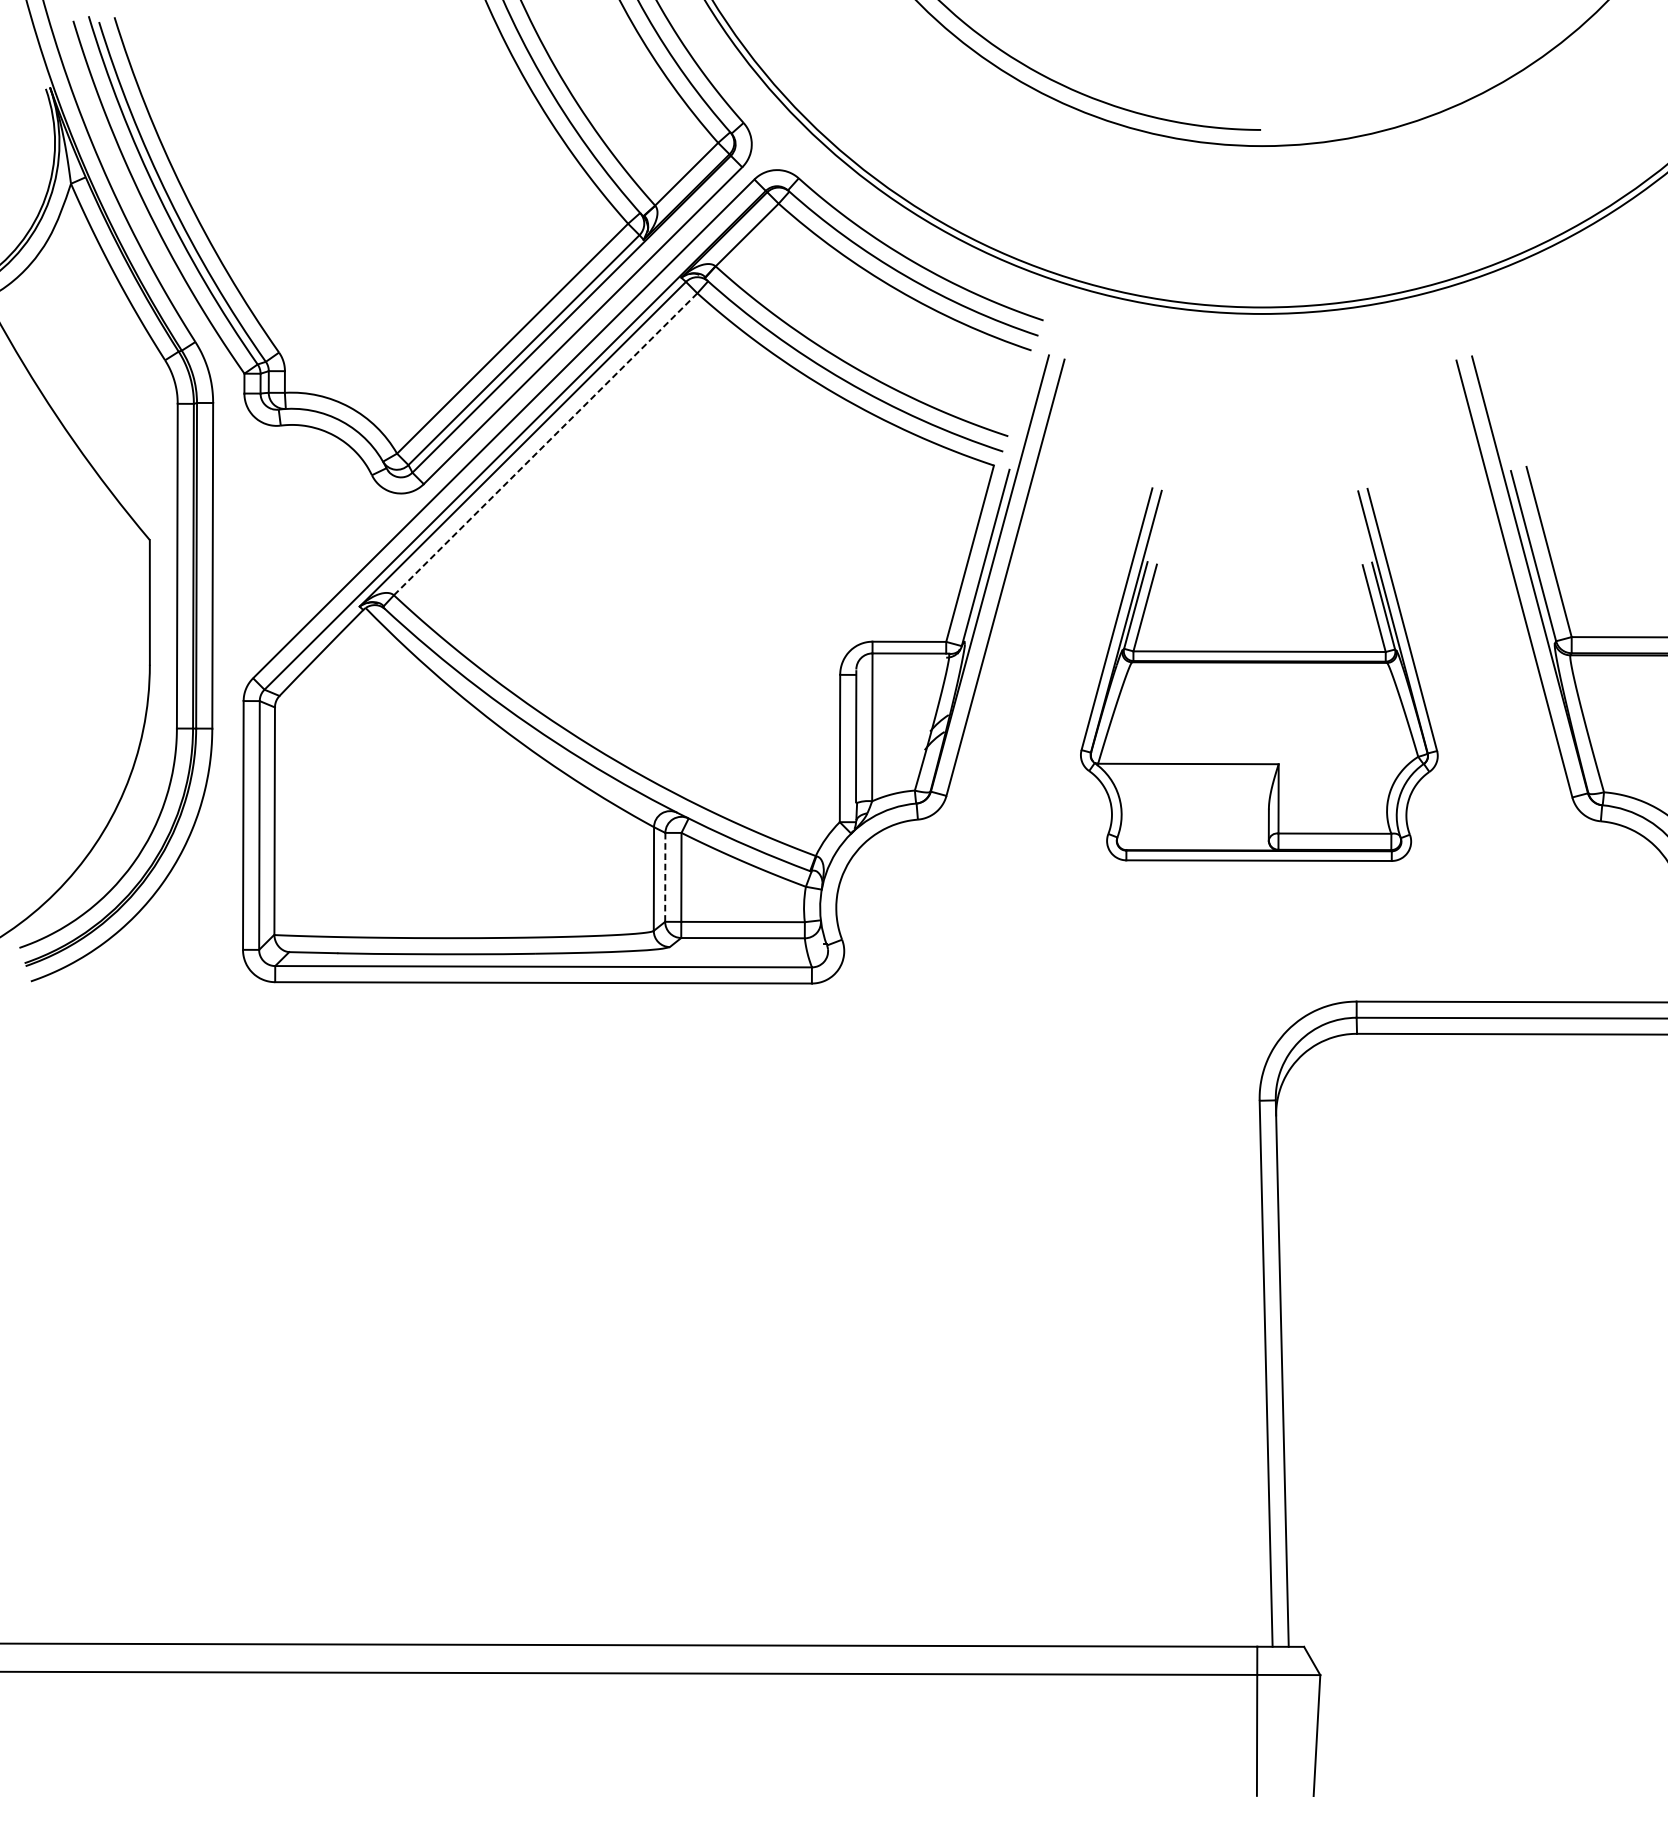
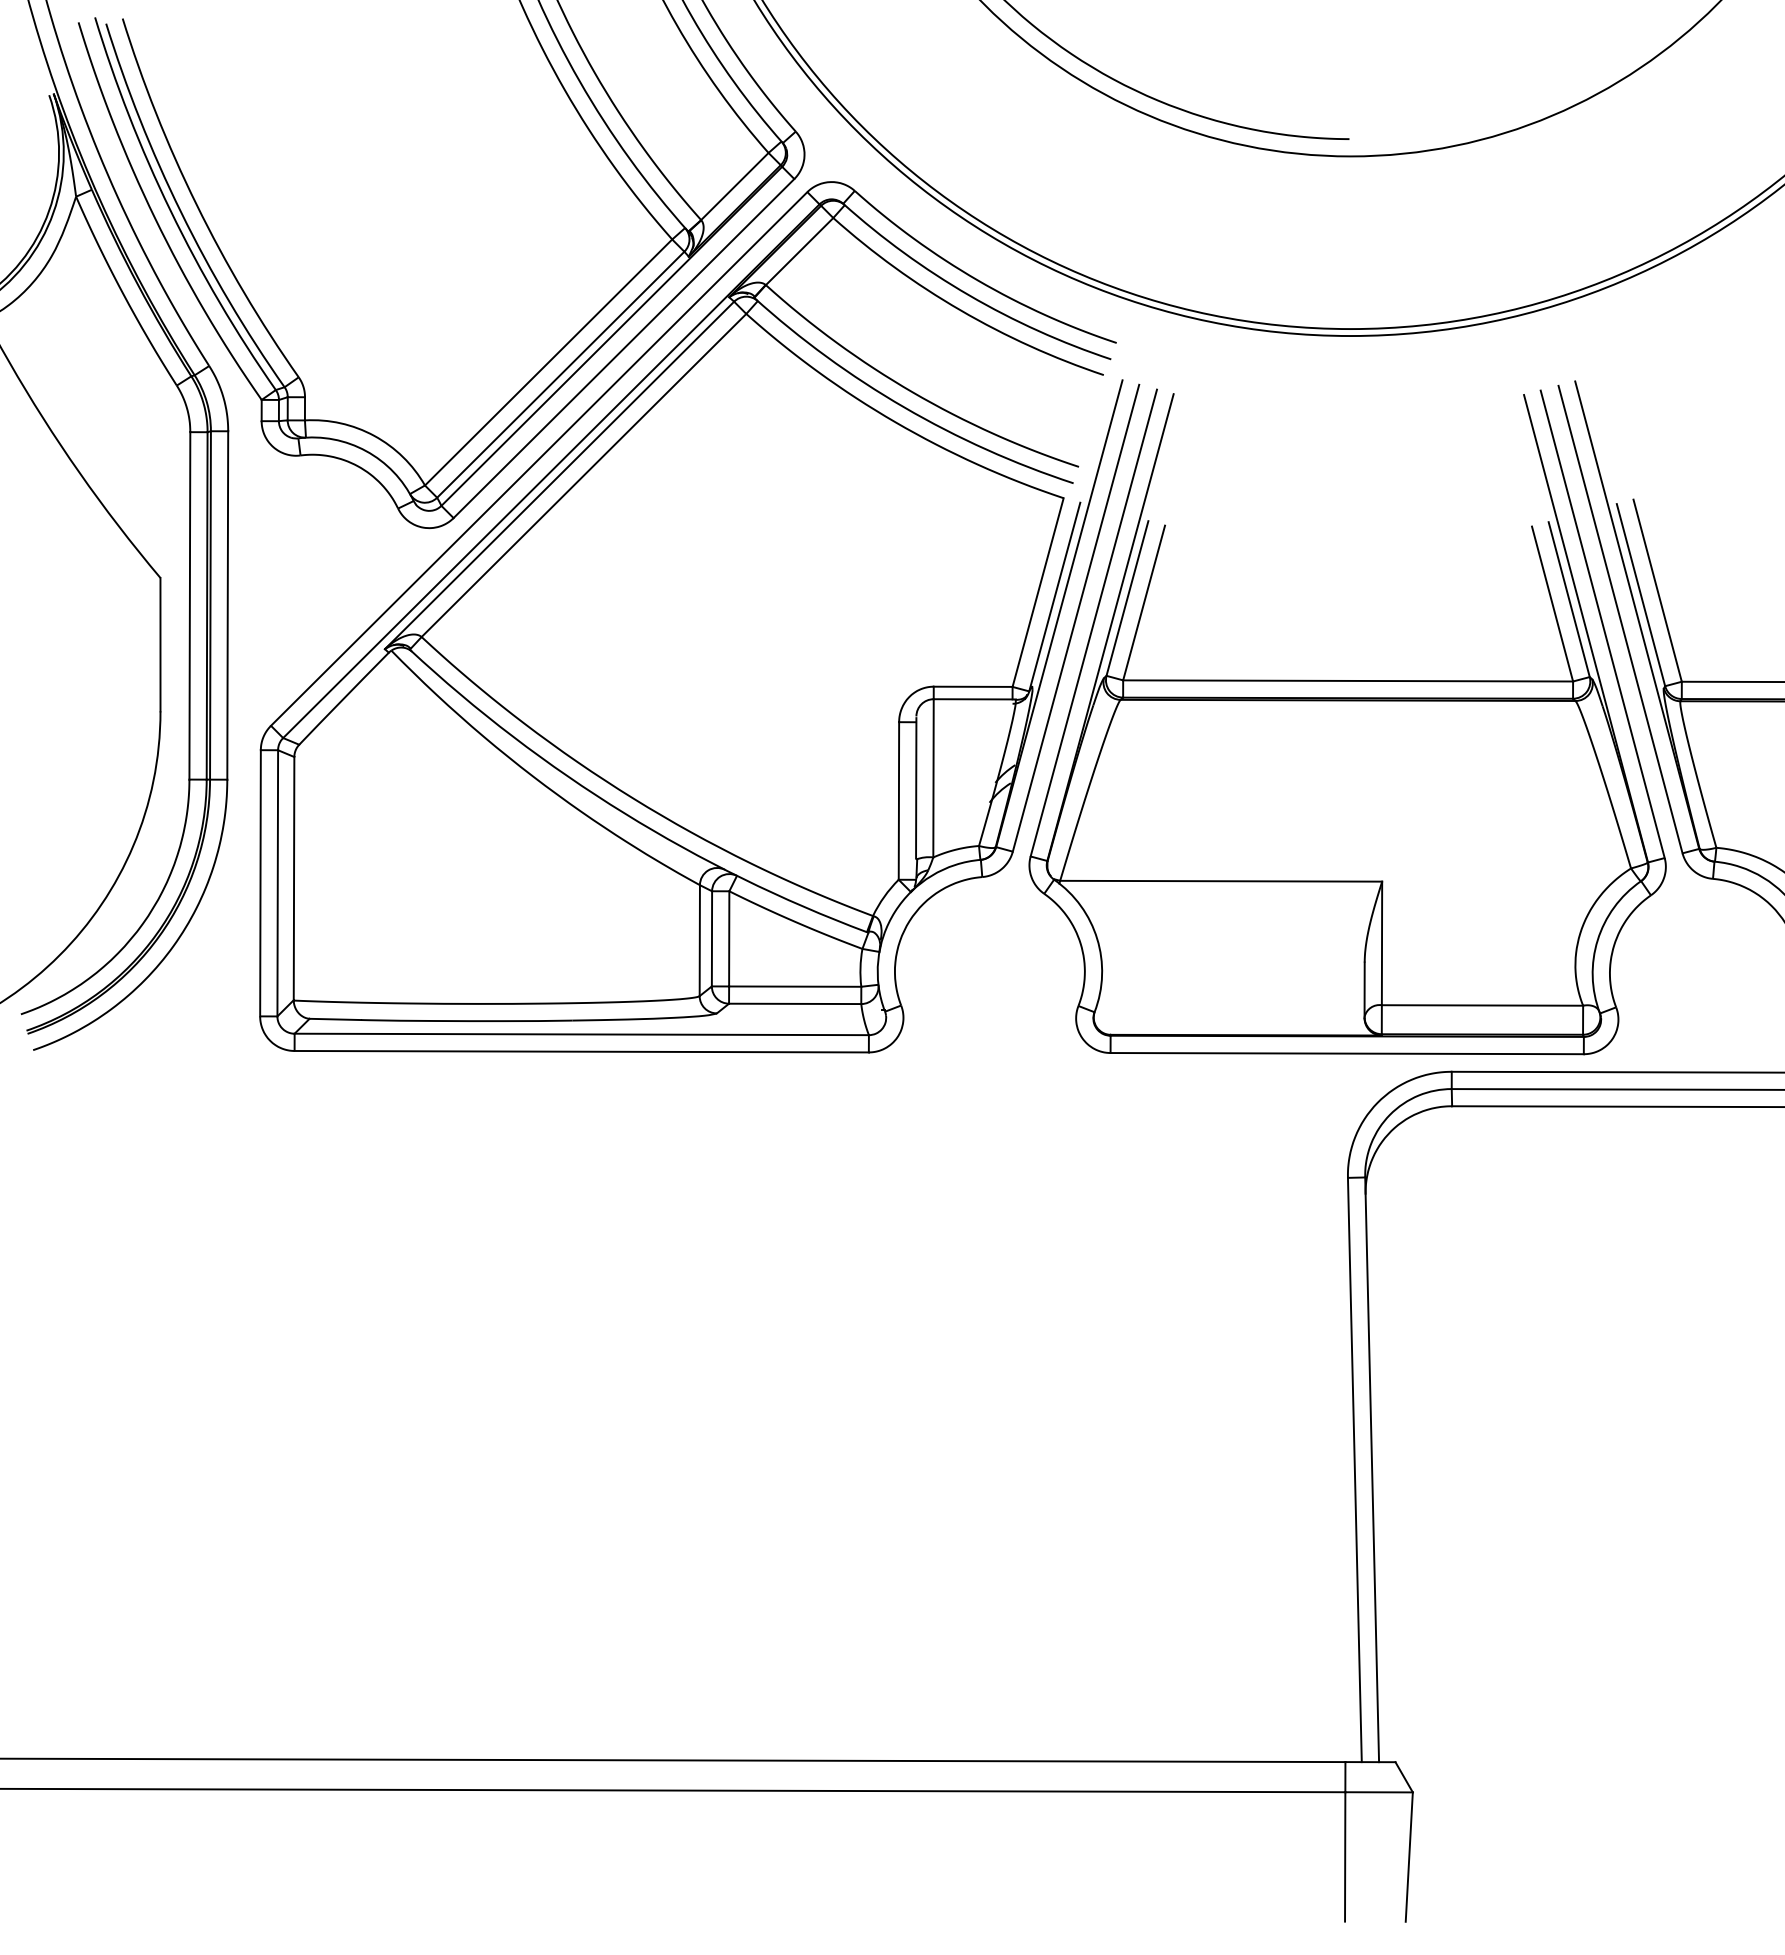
line: (545, 444) -> (583, 475), dashed -> solid
part: (1259, 674) -> (1347, 721), size x1.67
line: (664, 877) -> (711, 938), dashed -> solid

